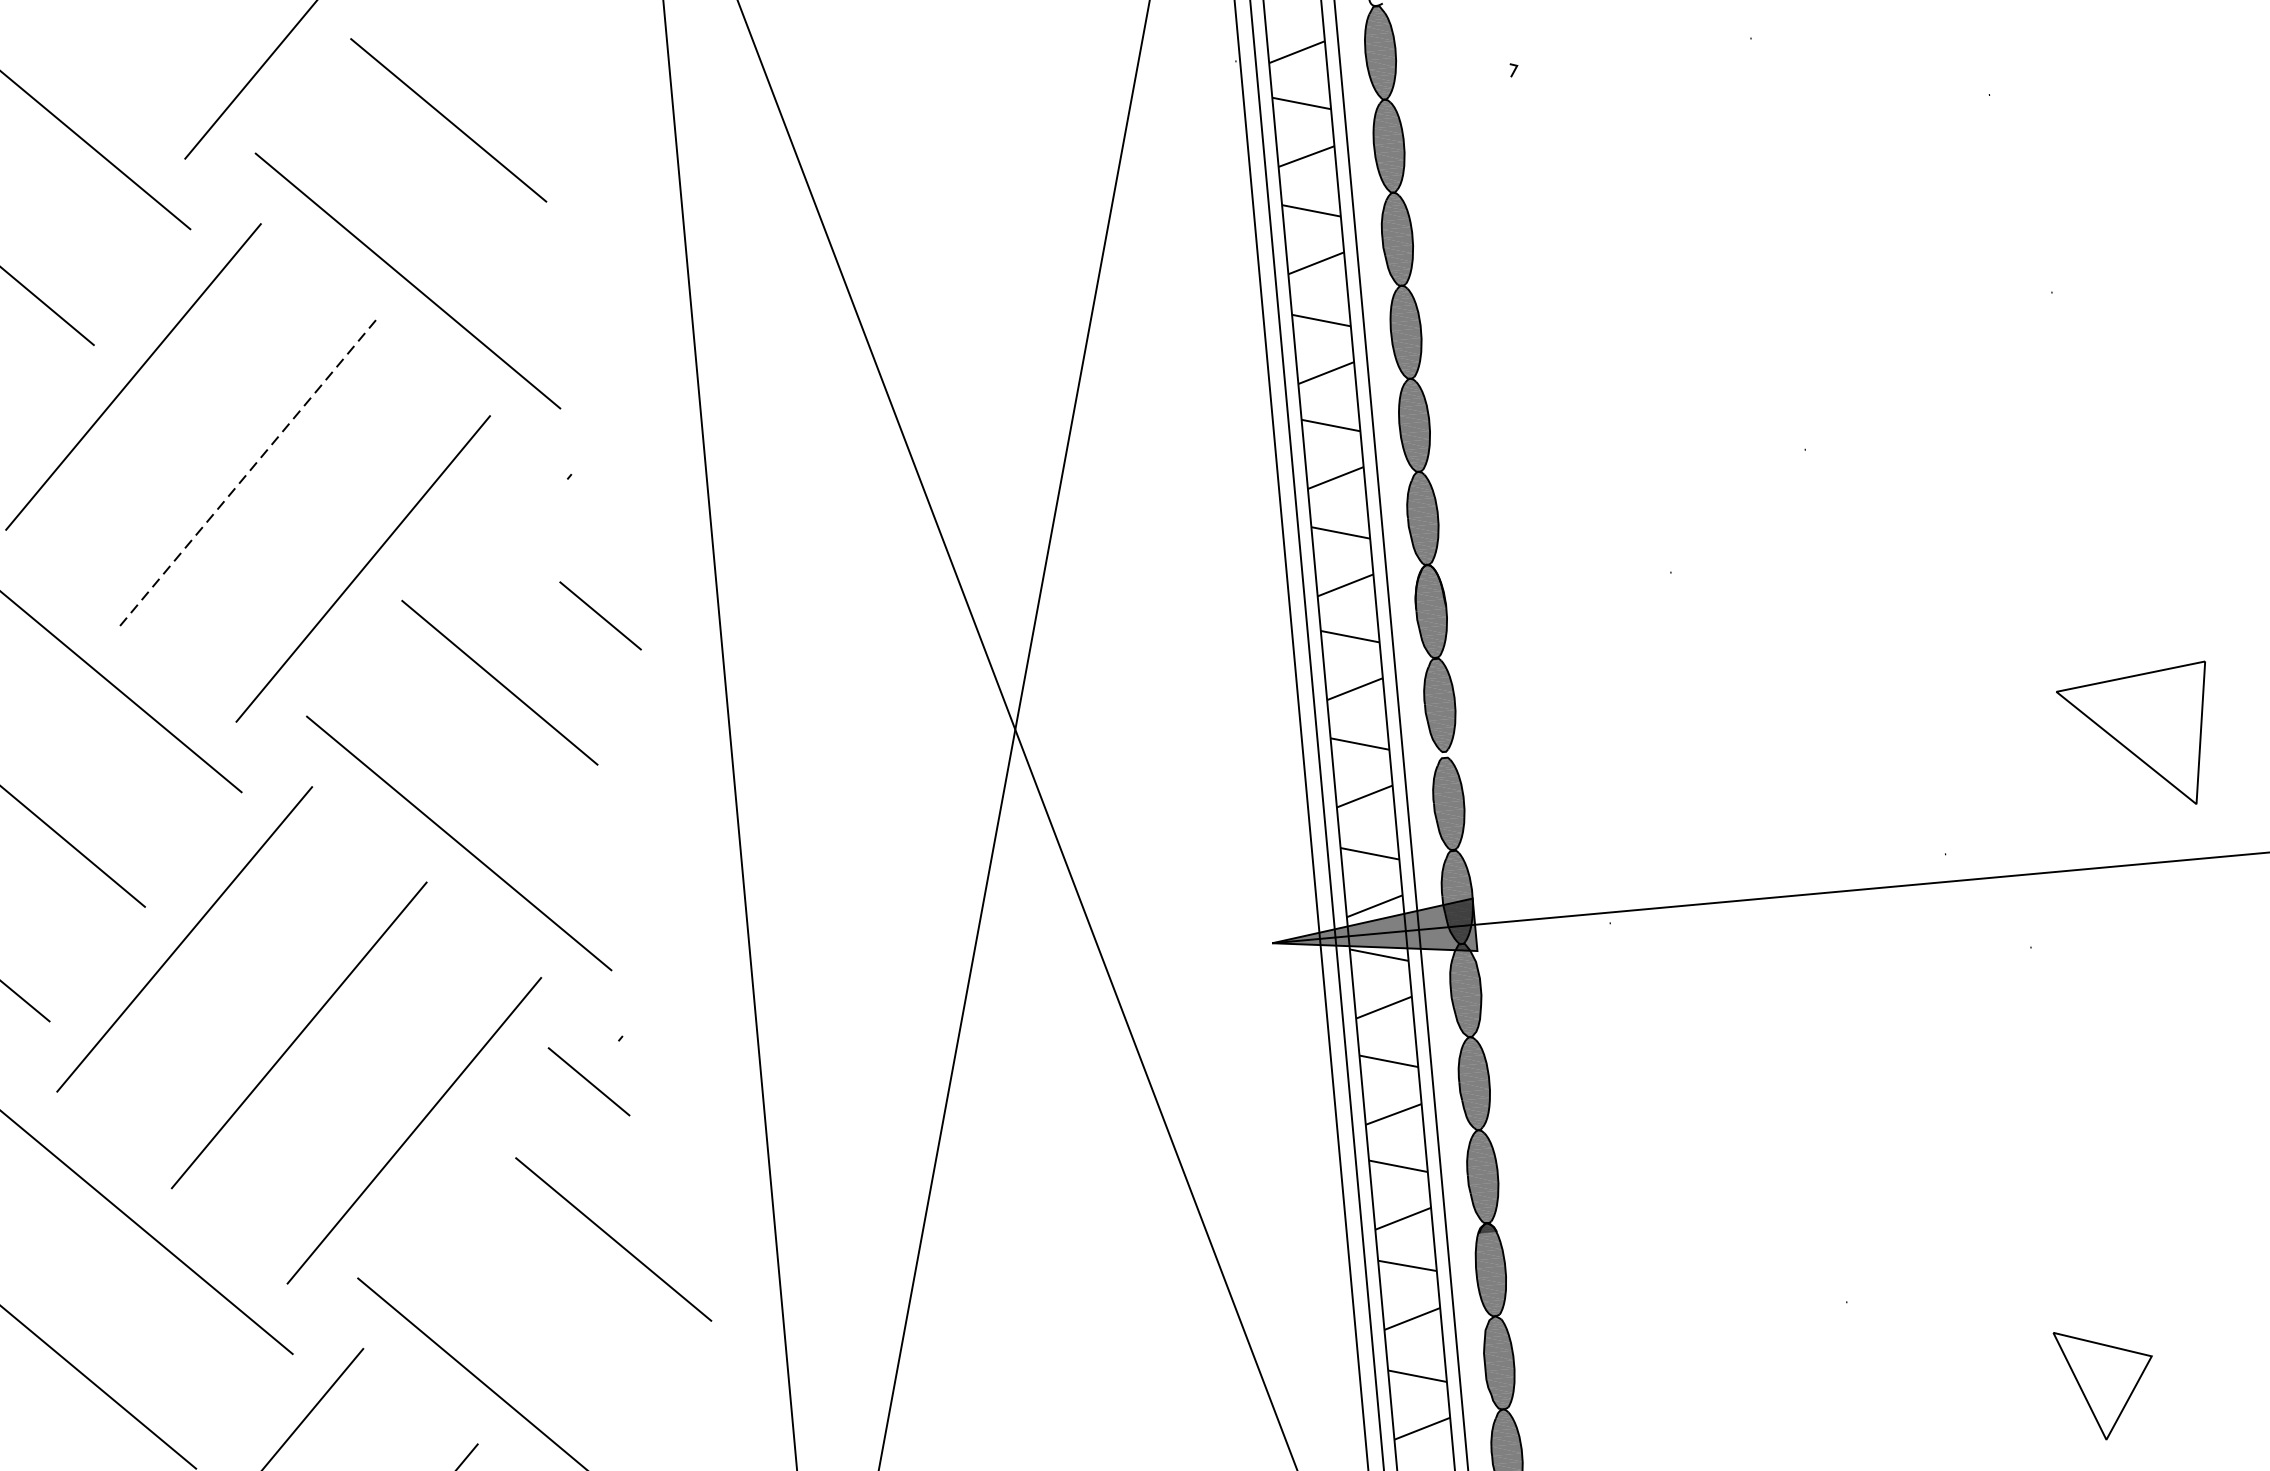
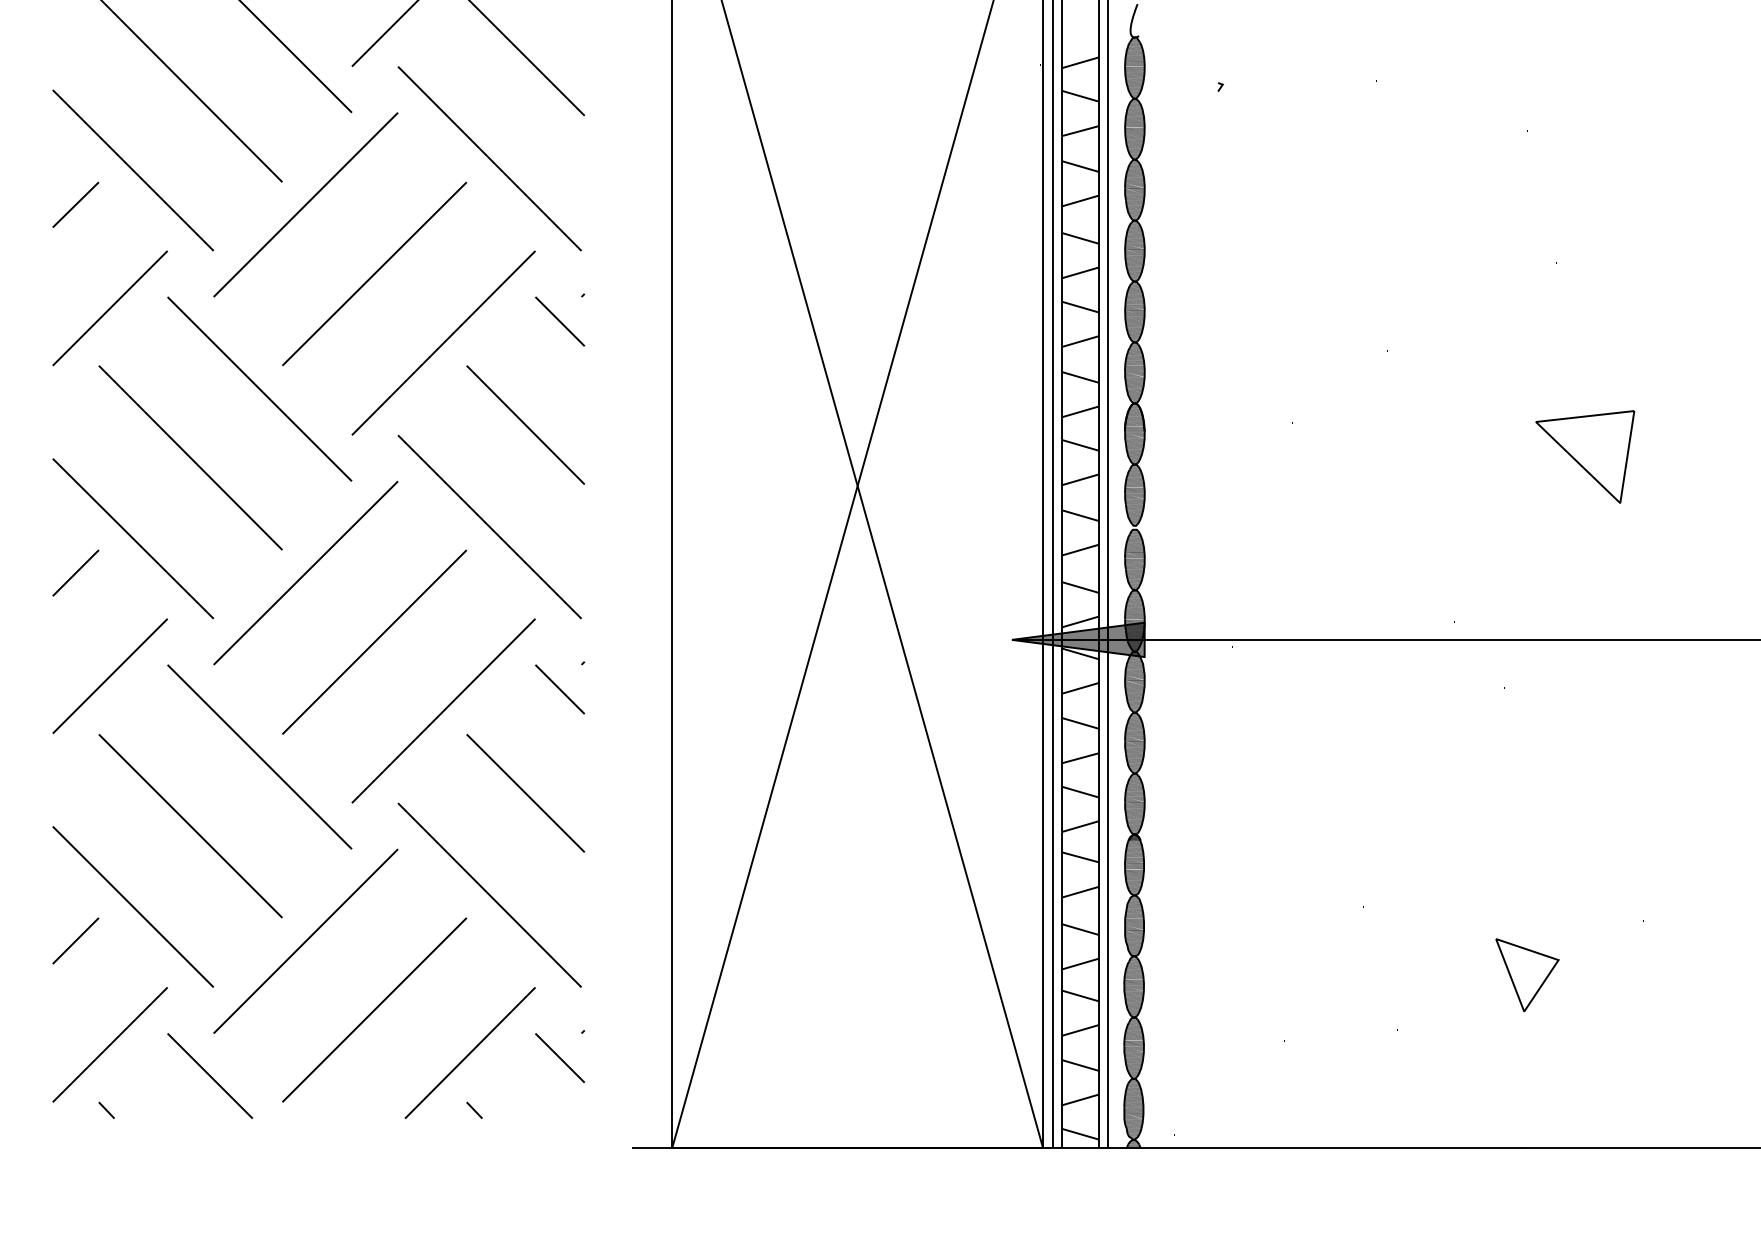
line: (247, 472) -> (374, 273), dashed -> solid
line: (601, 615) -> (560, 321), moved
part: (2136, 737) -> (1585, 456), moved
line: (613, 1239) -> (525, 793), moved

